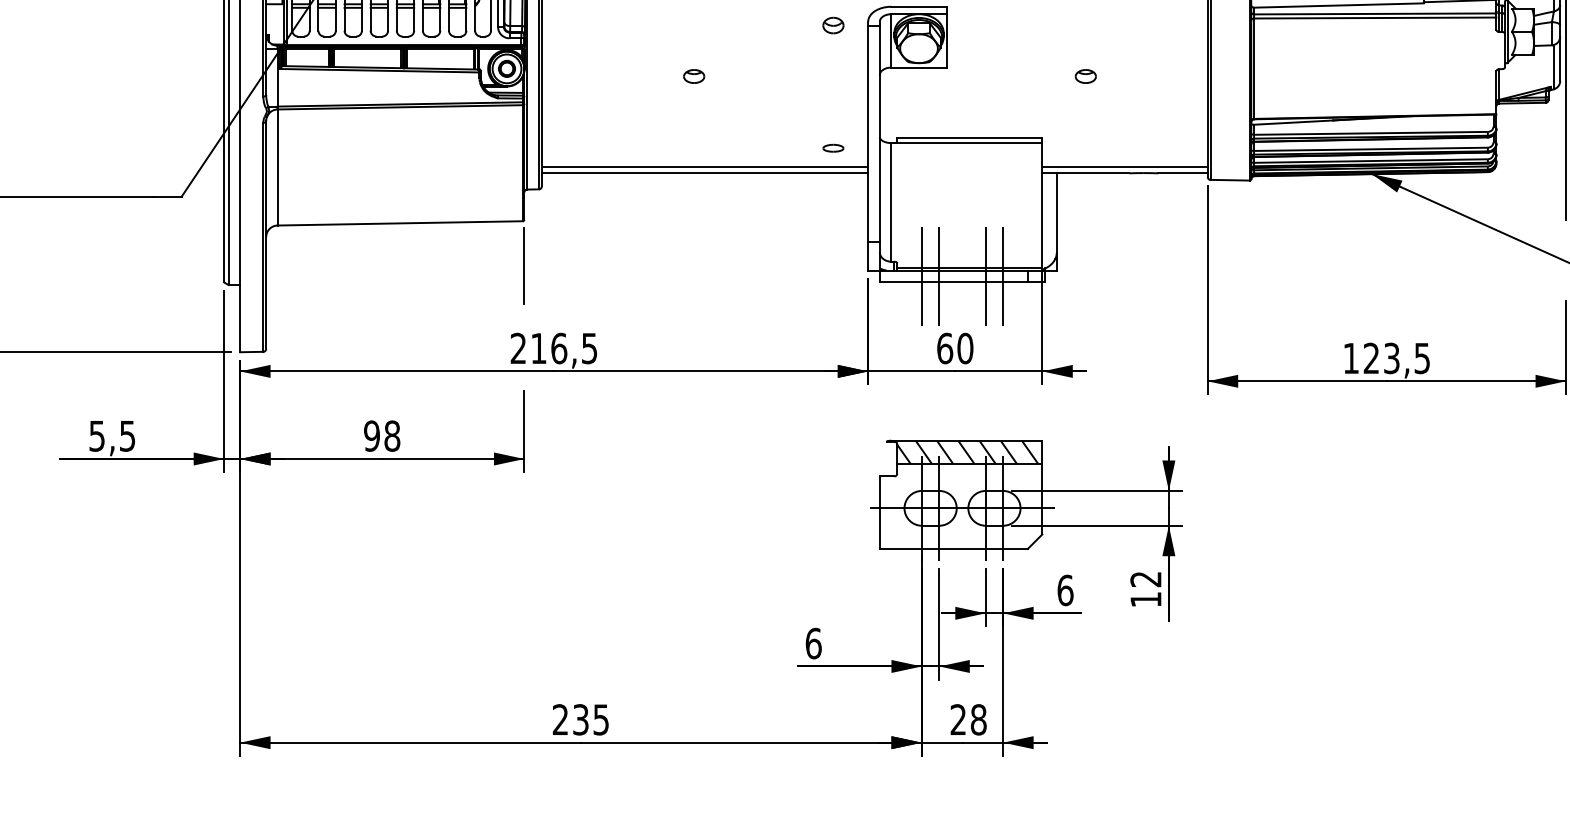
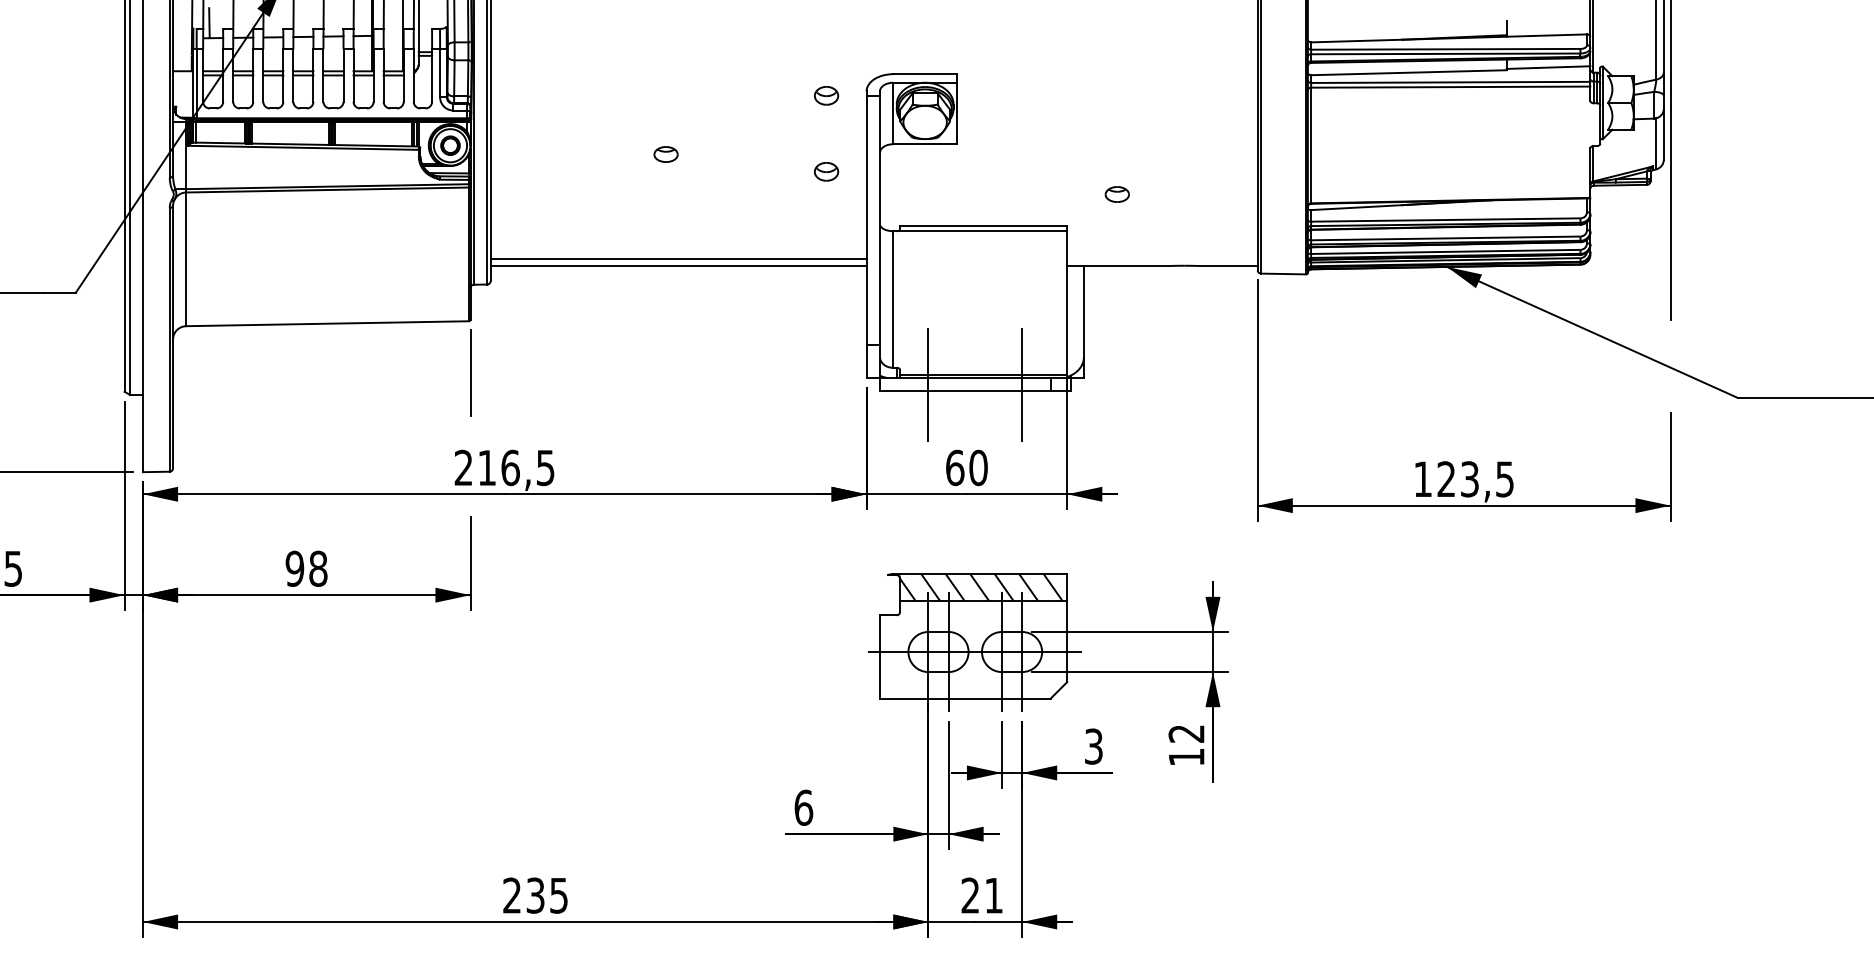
part: (1085, 76) -> (1116, 194), moved
part: (833, 91) -> (826, 171), added
part: (833, 148) -> (826, 237), removed
line: (1125, 166) -> (1162, 258), removed
line: (939, 276) -> (948, 384), removed
line: (986, 276) -> (1002, 384), removed
text: (1065, 590) -> (1093, 746), 6 -> 3
text: (978, 719) -> (993, 895), 28 -> 21

